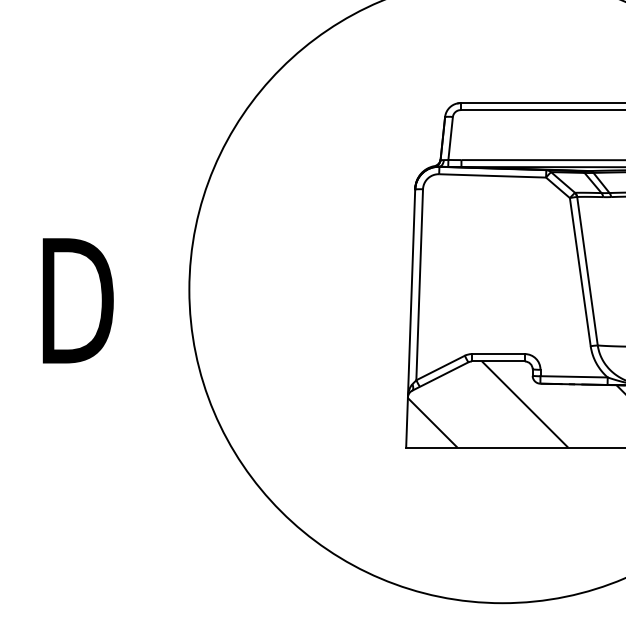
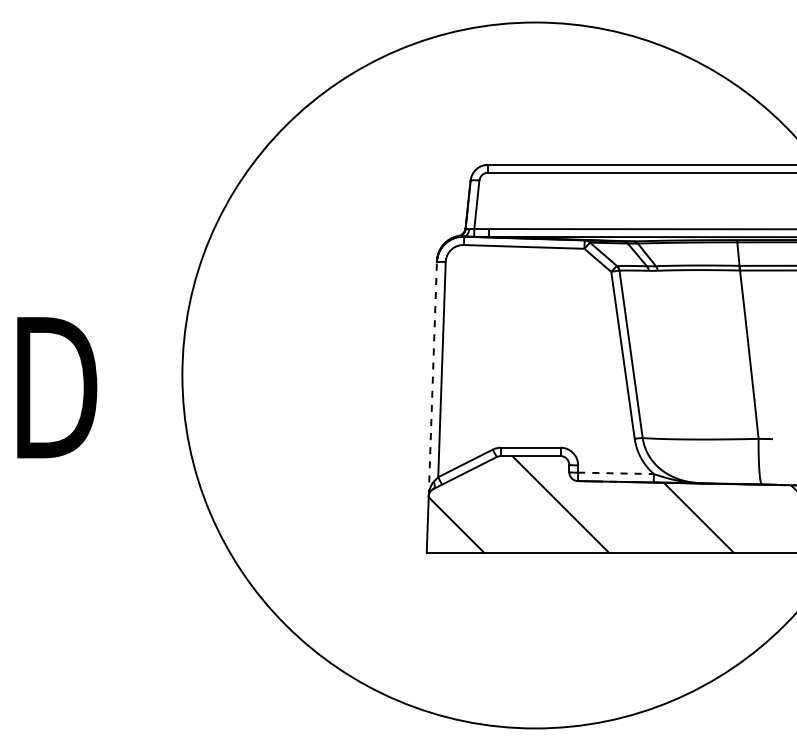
line: (411, 292) -> (432, 378), solid -> dashed
line: (574, 376) -> (616, 473), solid -> dashed

